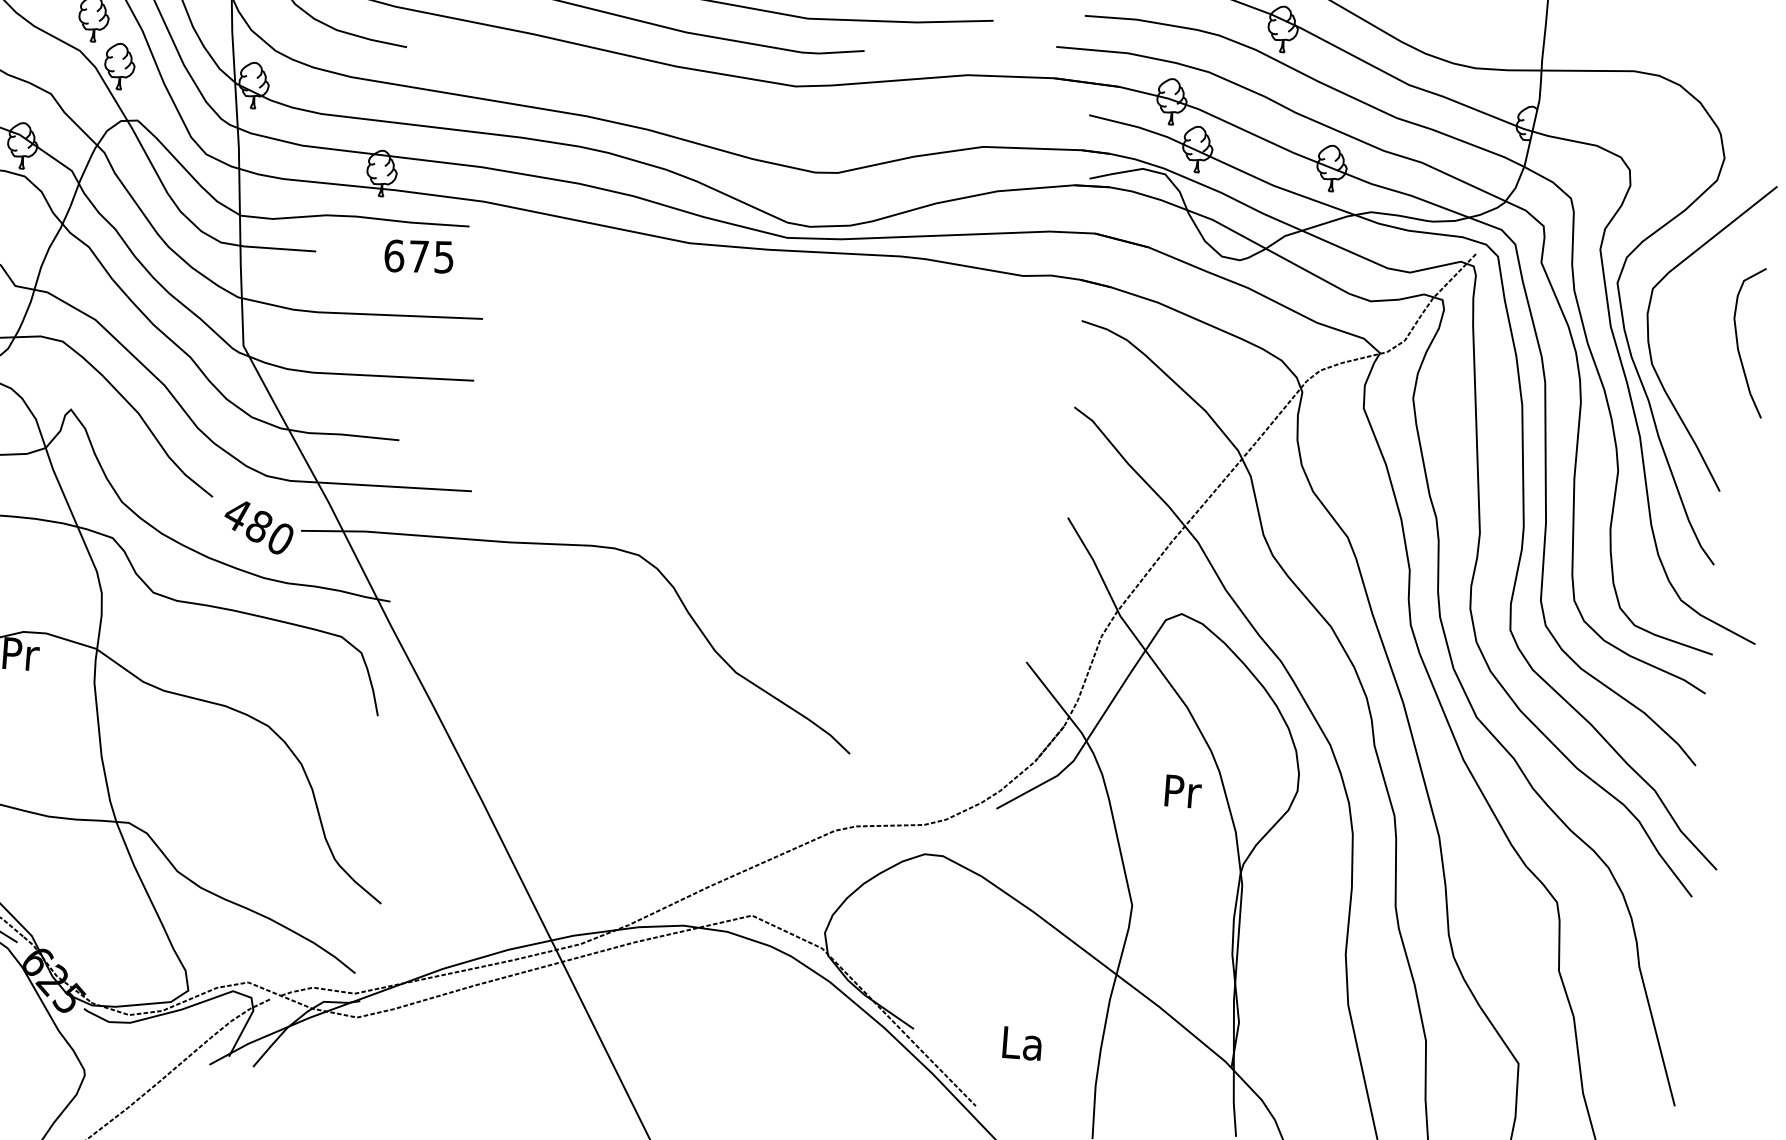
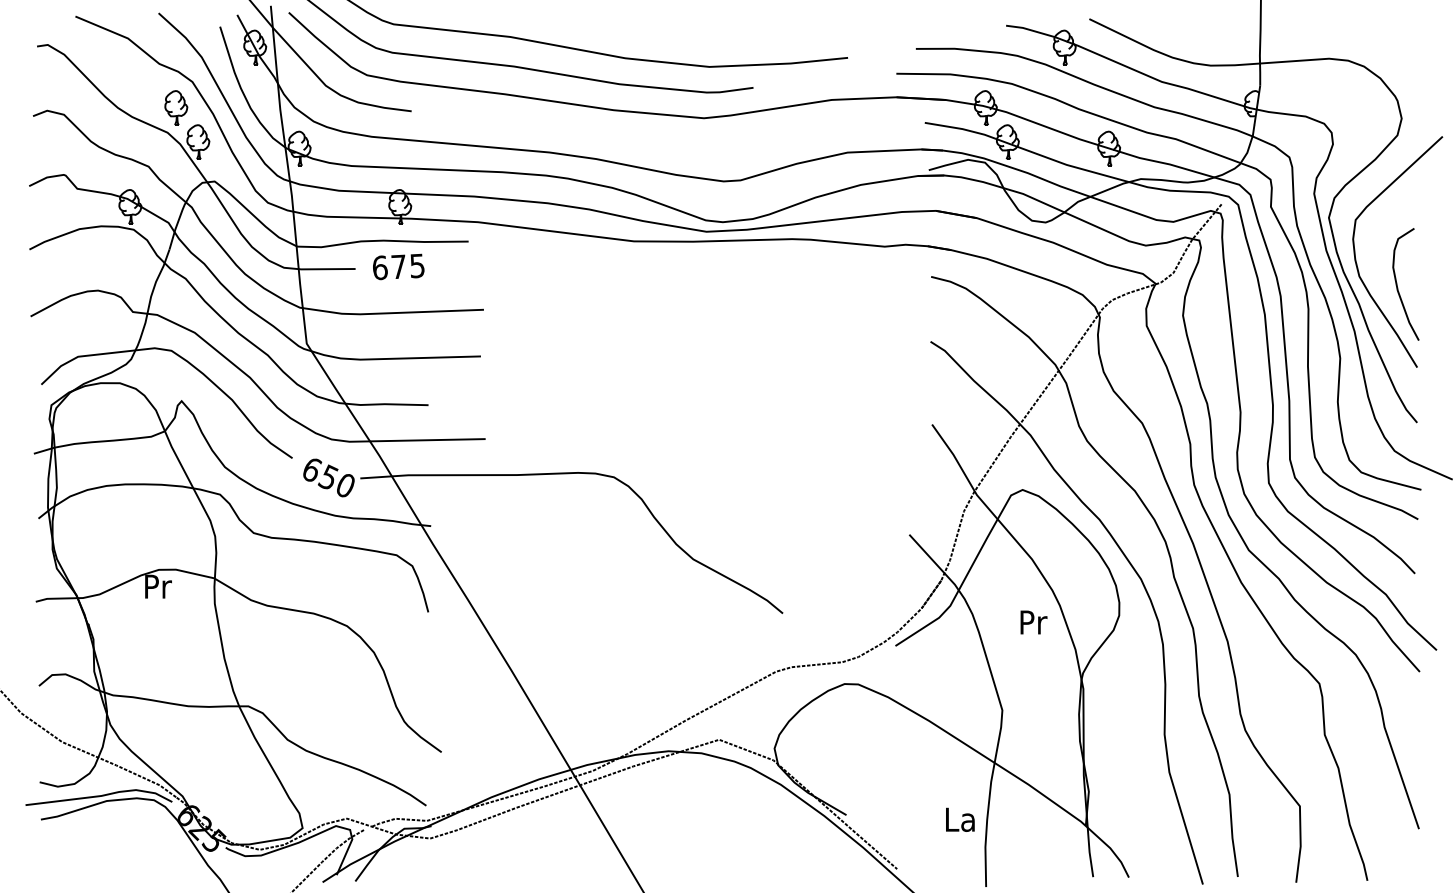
text: (418, 256) -> (398, 266), moved
curve: (1739, 345) -> (1398, 287), moved
text: (248, 520) -> (320, 473), 480 -> 650
text: (1022, 1043) -> (960, 819), moved

